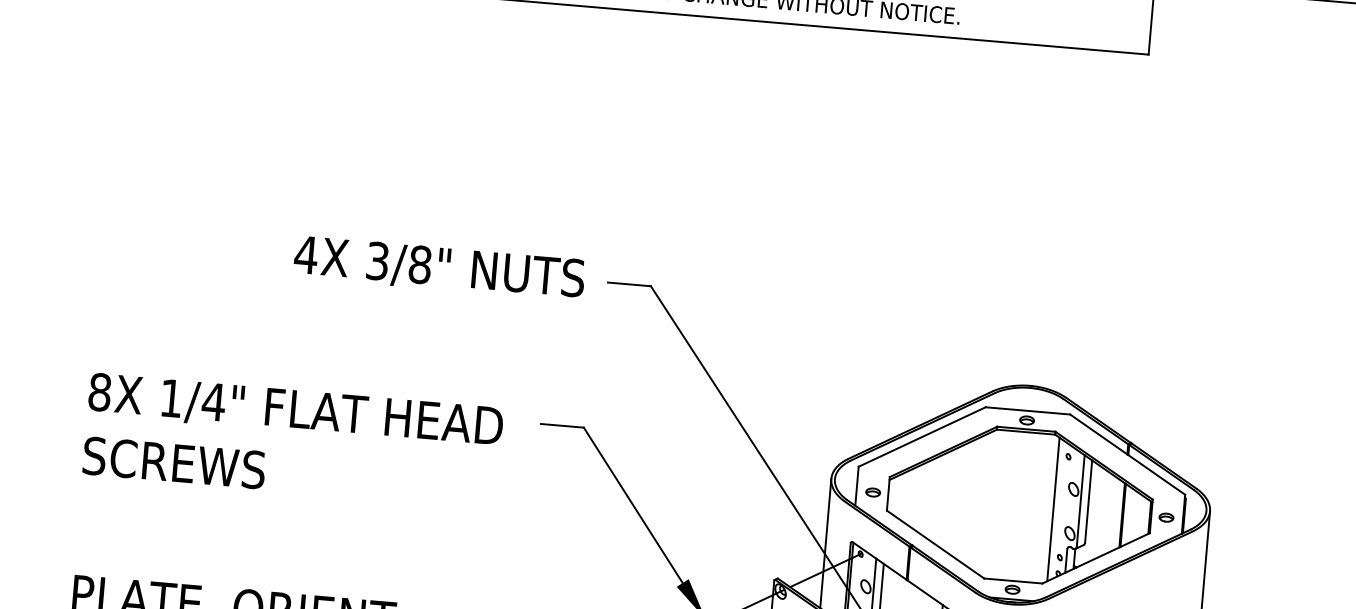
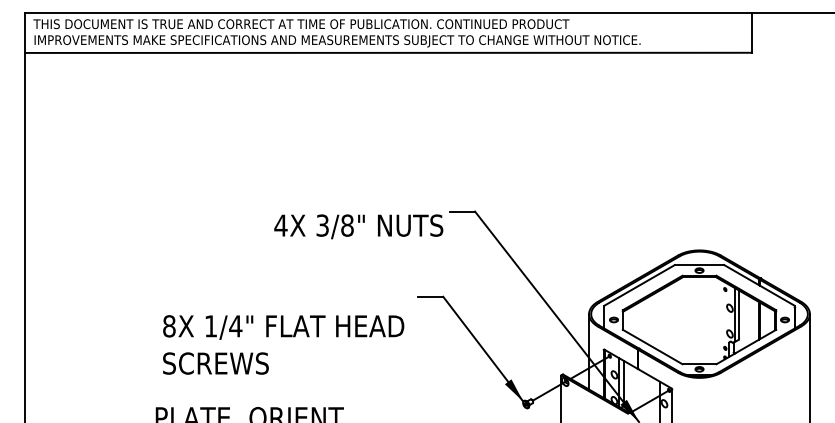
text: (439, 267) -> (358, 226), moved
text: (292, 440) -> (283, 344), moved
line: (1054, 508) -> (719, 320), removed

